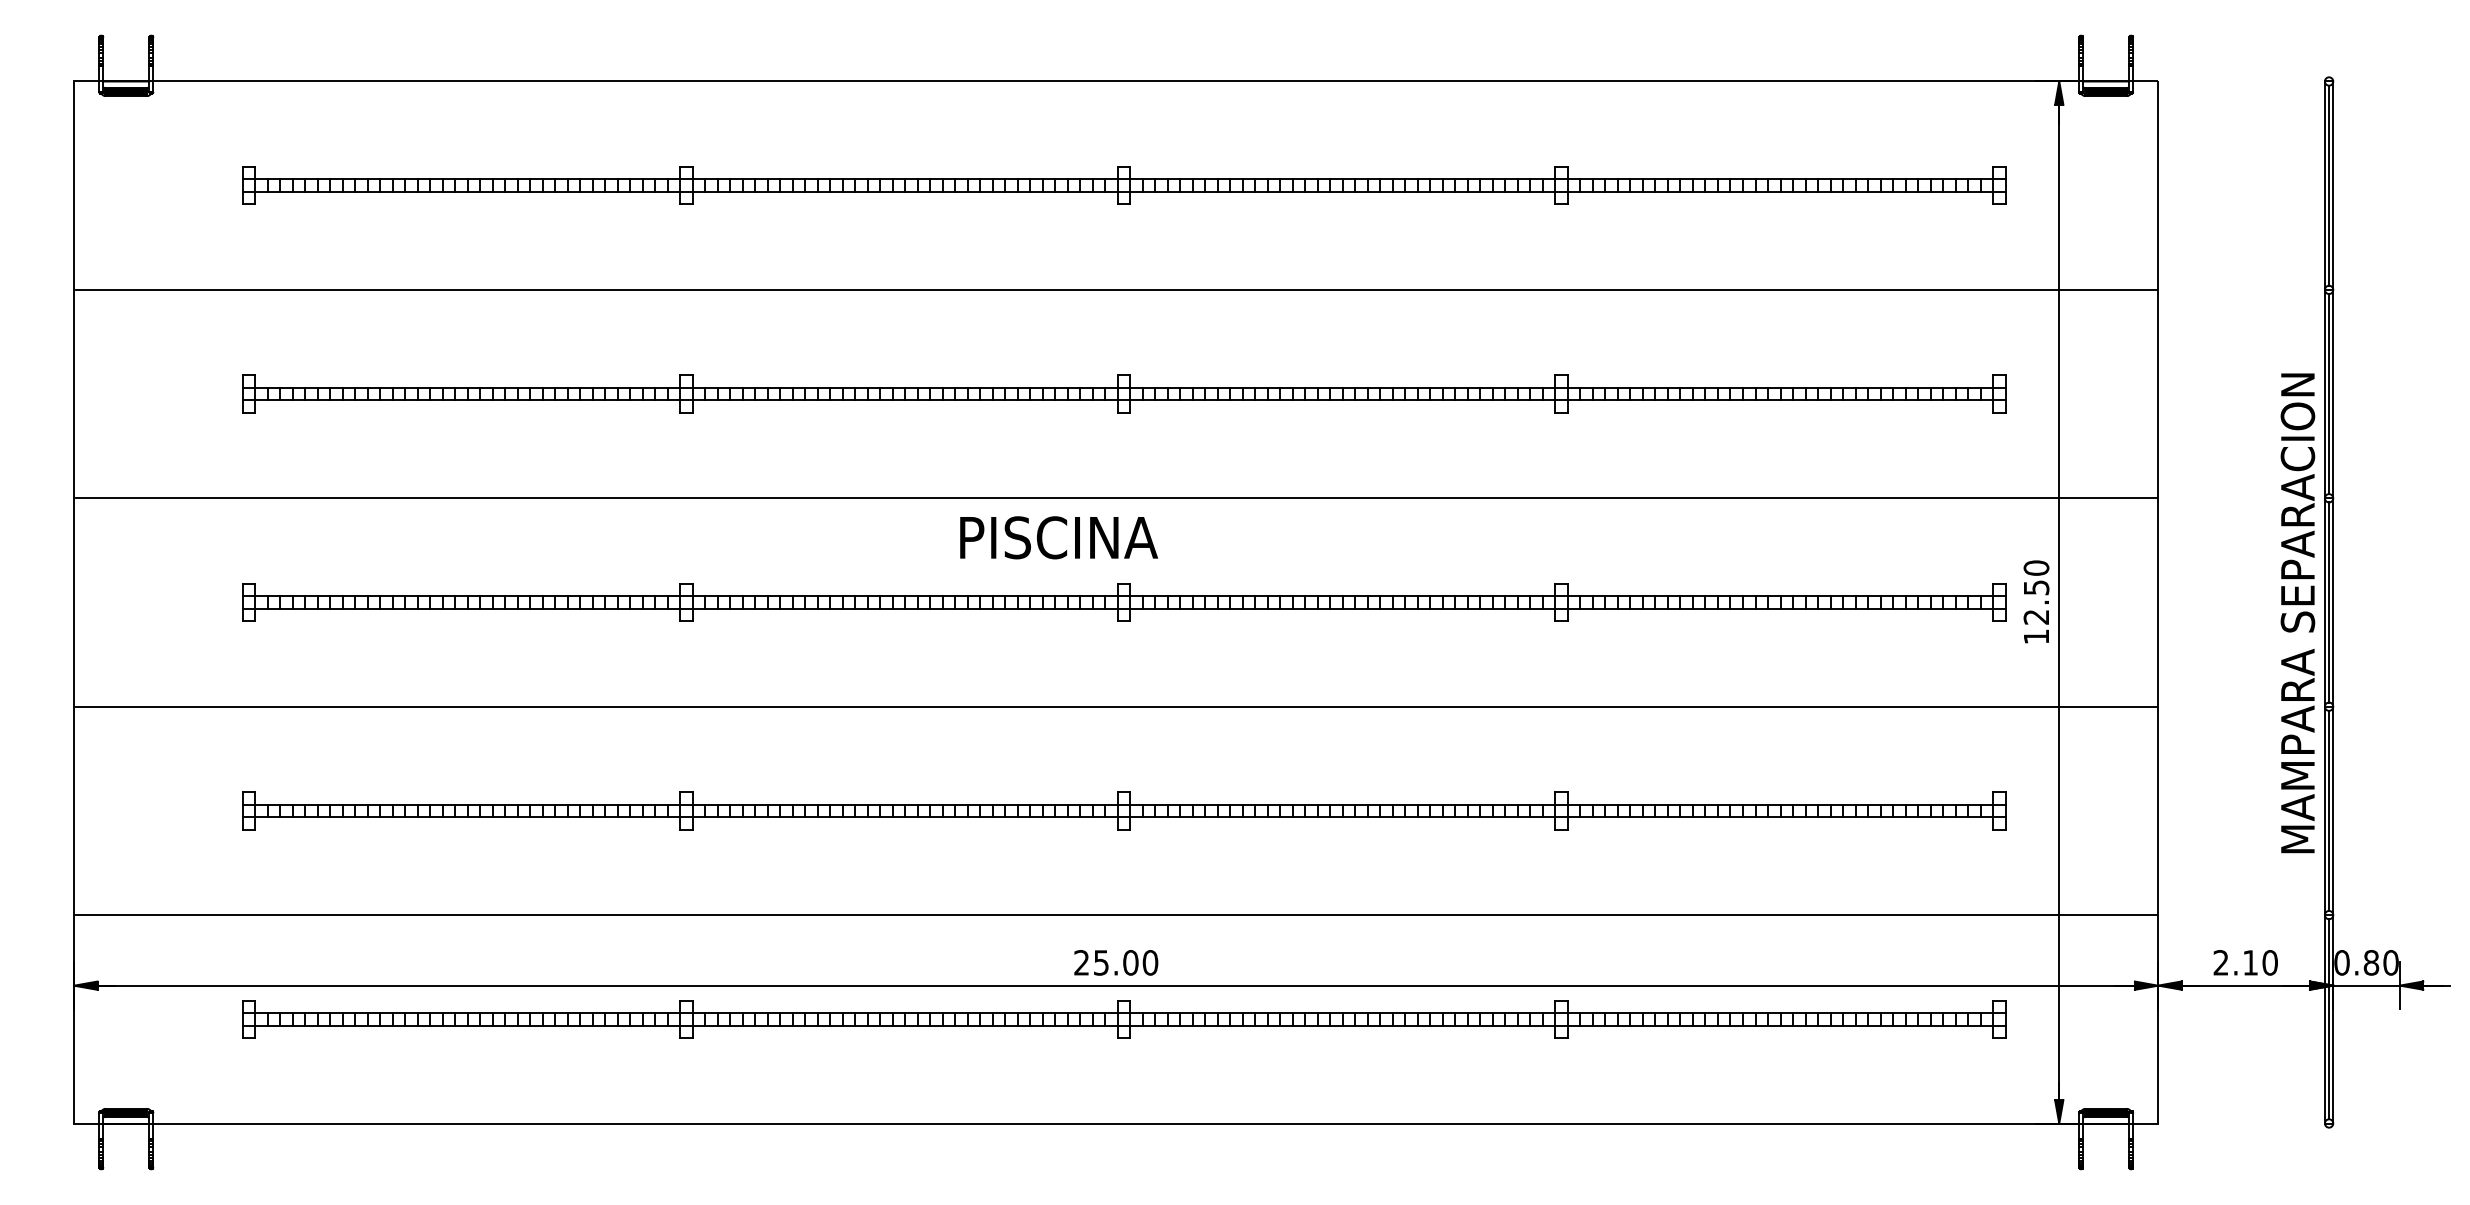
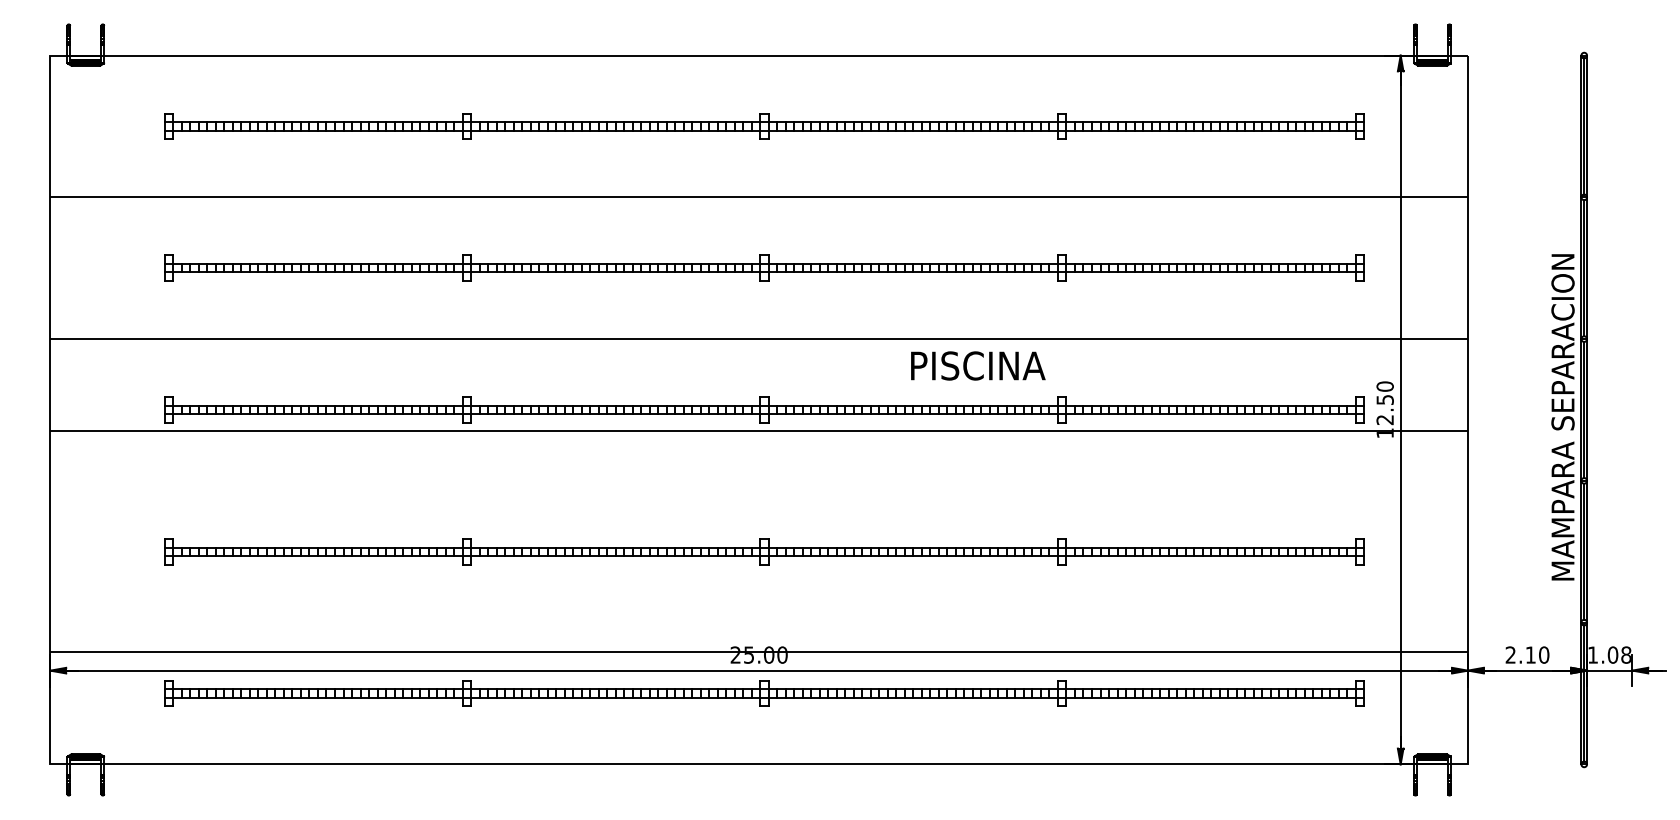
text: (1059, 537) -> (978, 365), moved
line: (1115, 706) -> (758, 430), moved
line: (1115, 914) -> (758, 651), moved
text: (2366, 961) -> (1609, 654), 0.80 -> 1.08

